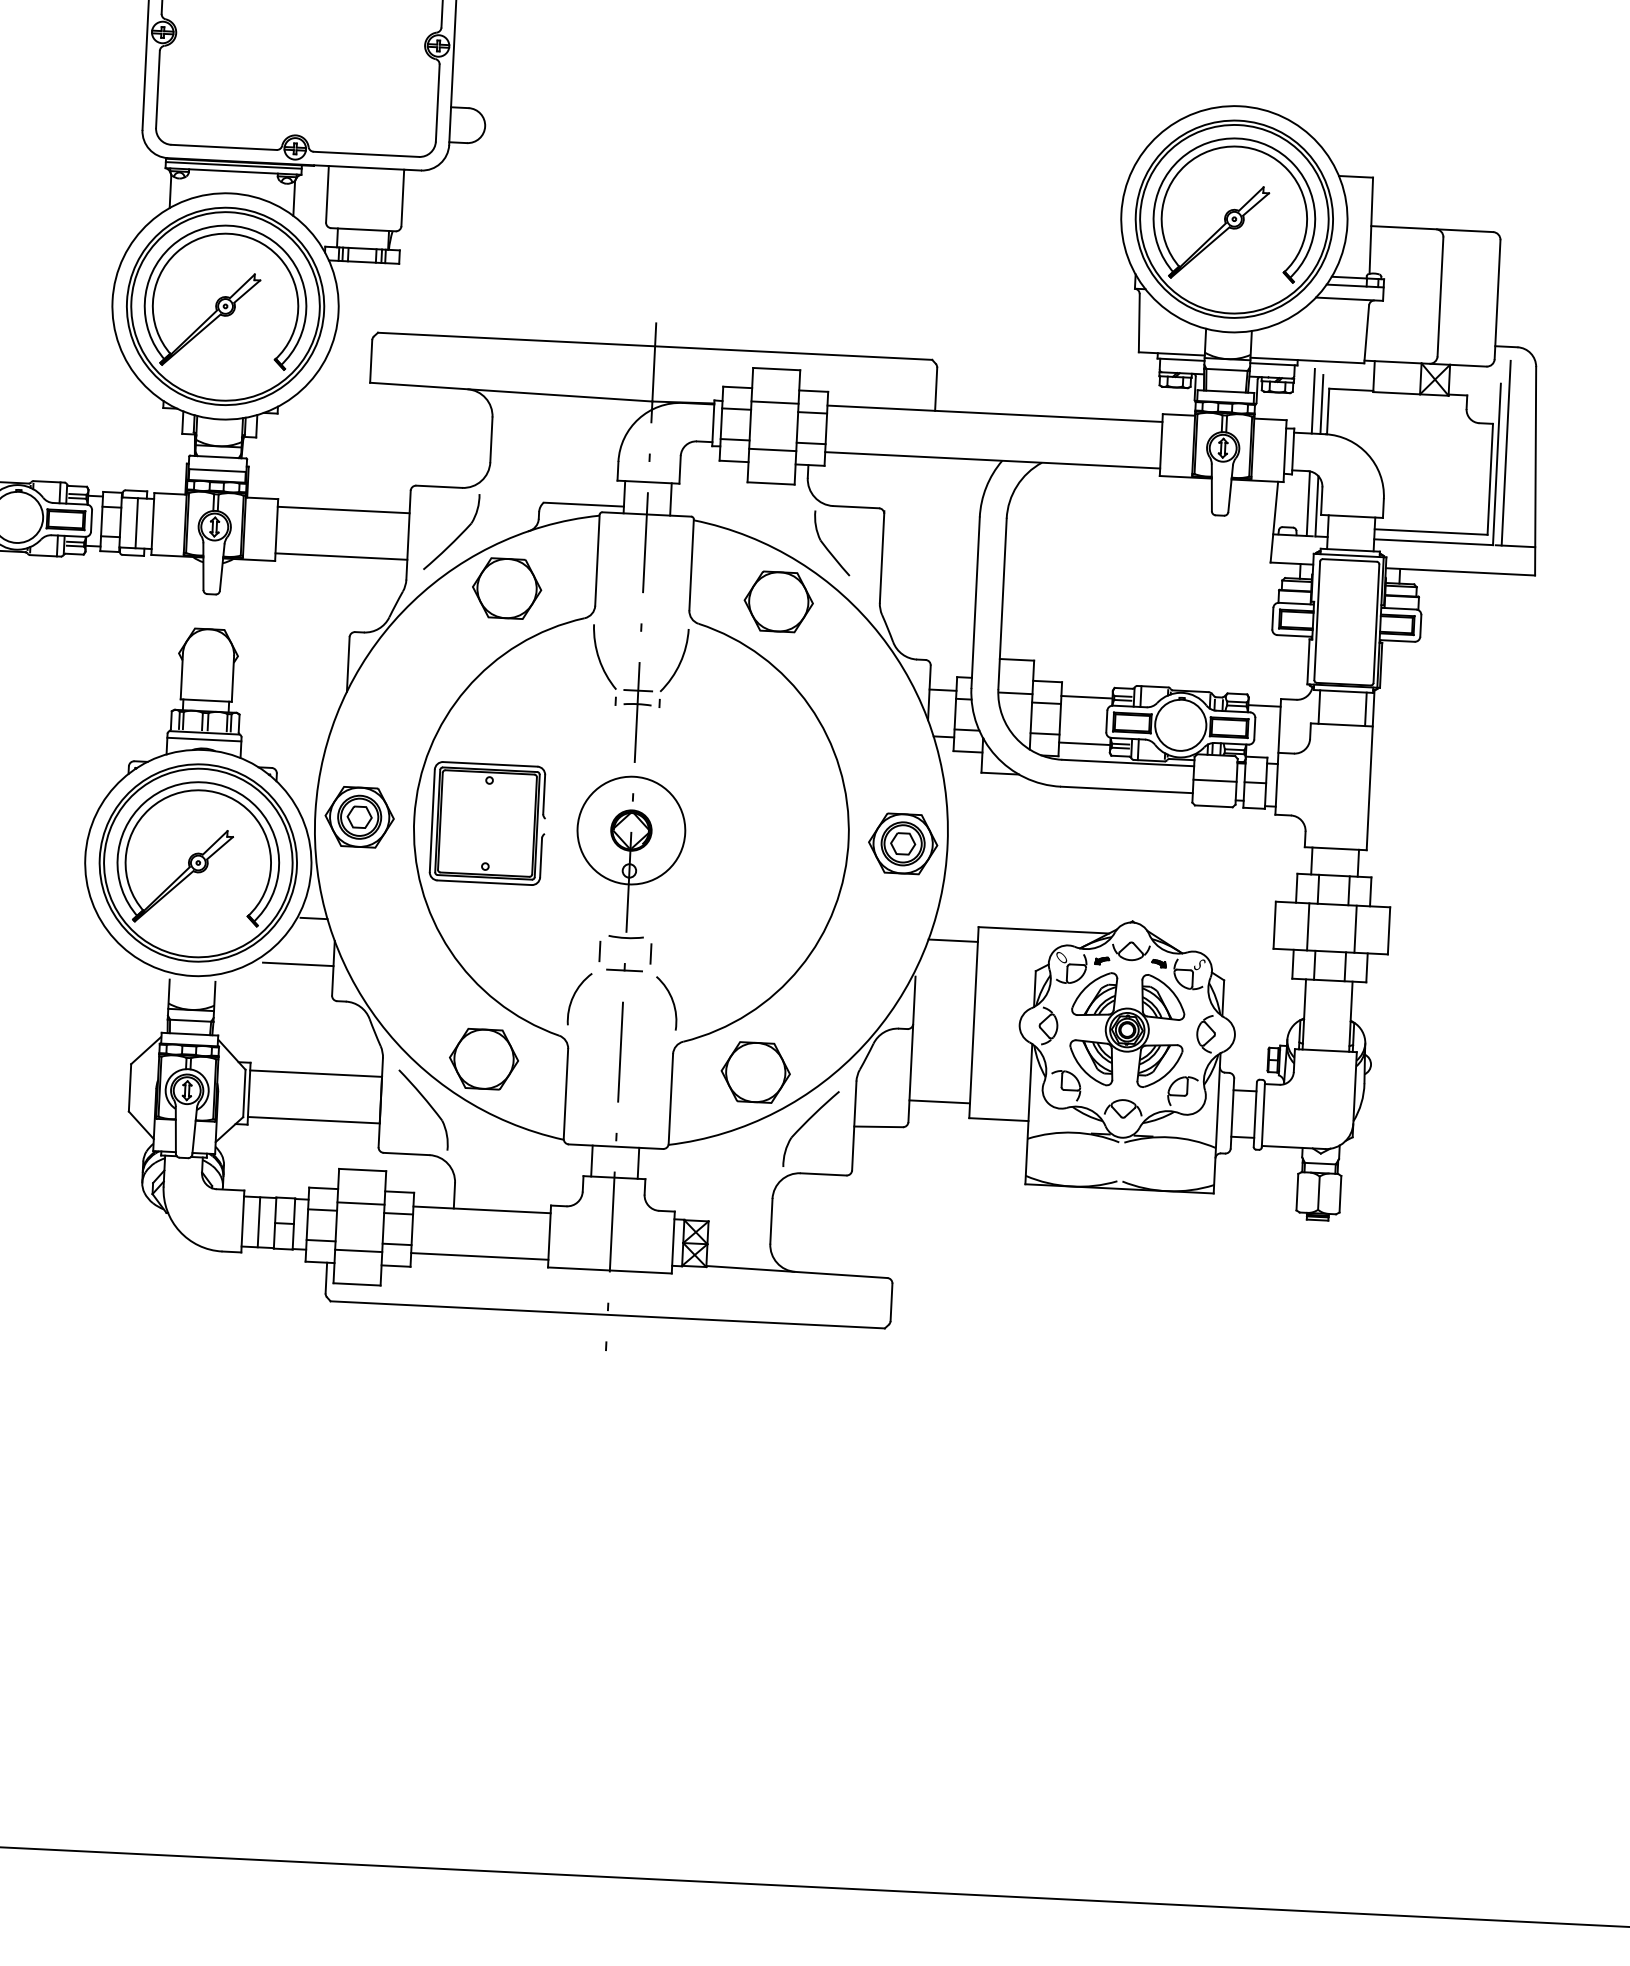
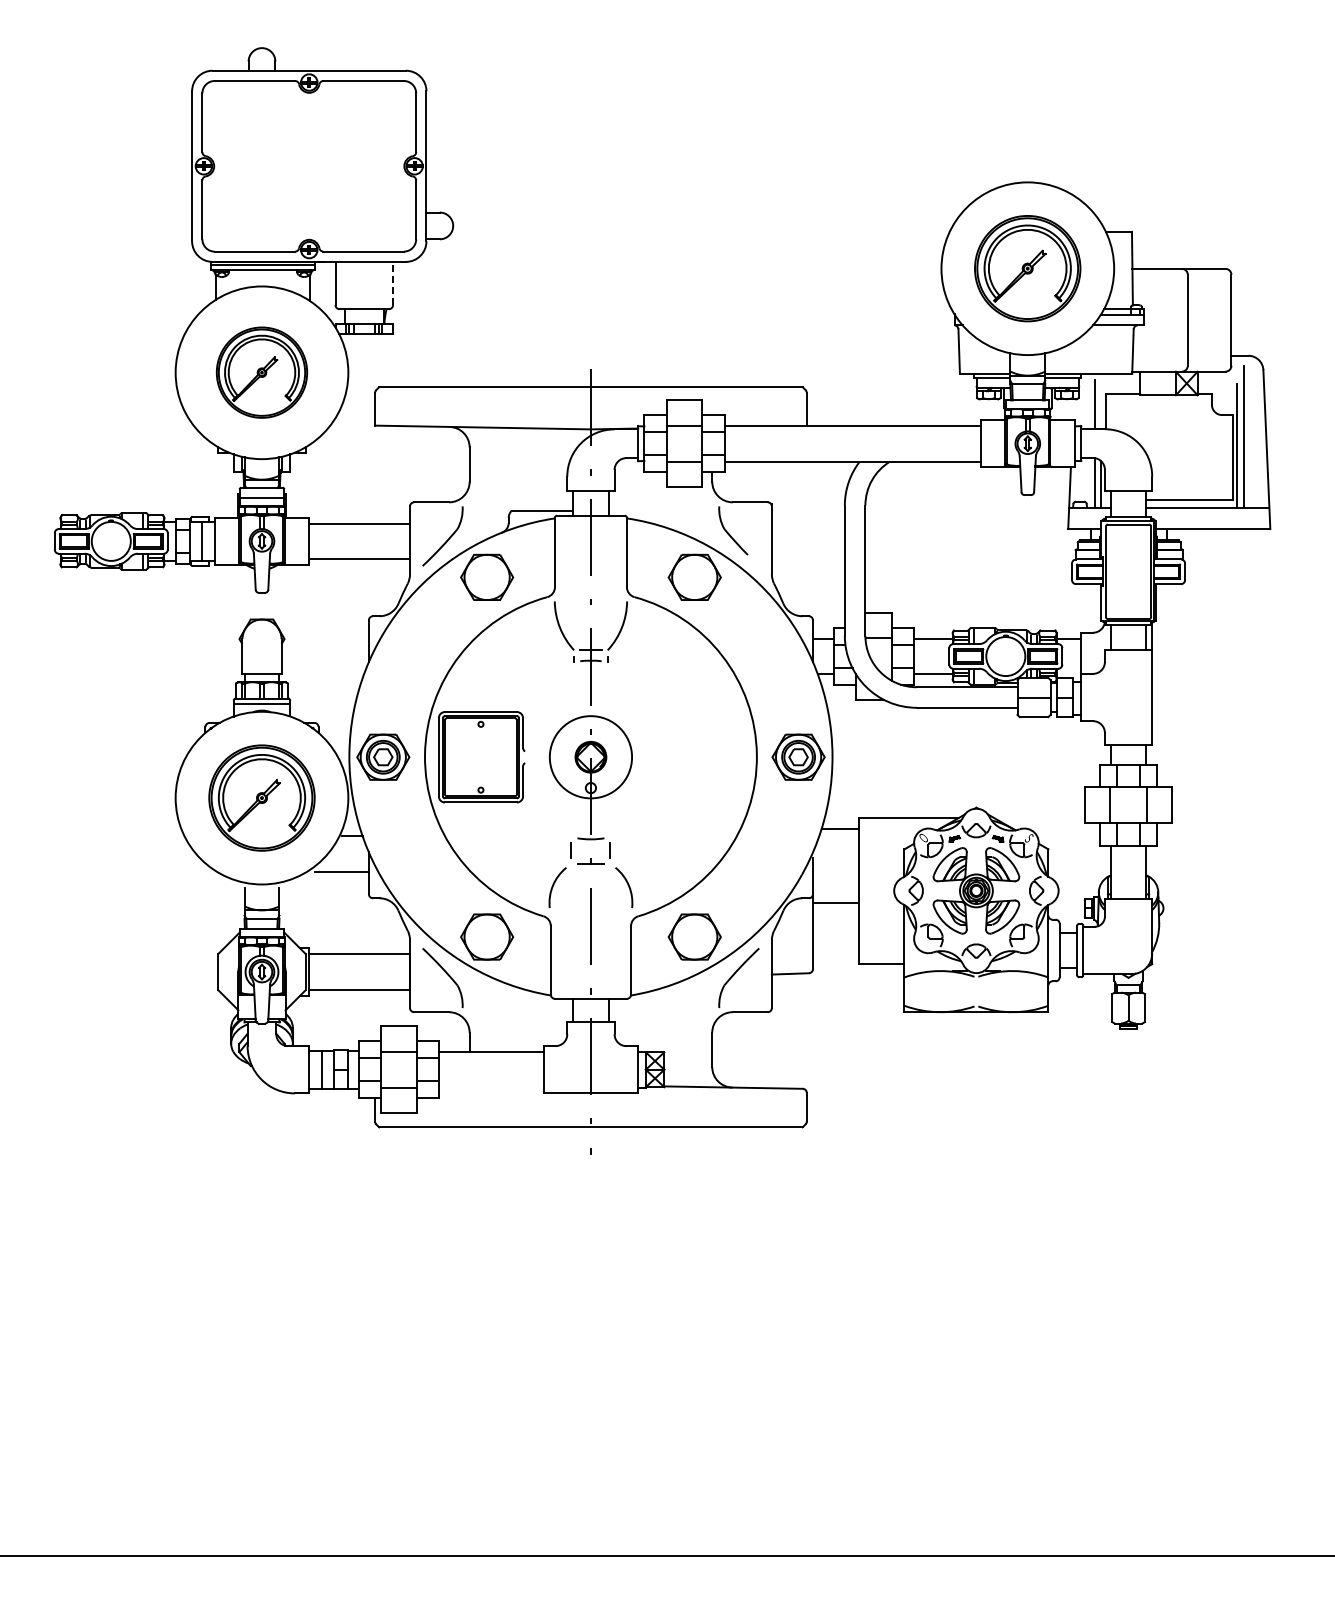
line: (403, 197) -> (393, 283), solid -> dashed
part: (1233, 218) -> (1027, 268), size x0.7
part: (224, 305) -> (261, 372), size x0.6
line: (1321, 404) -> (1101, 406), removed
part: (197, 862) -> (261, 797), size x0.7
line: (938, 1101) -> (835, 902), moved
line: (478, 1256) -> (490, 1087), removed

